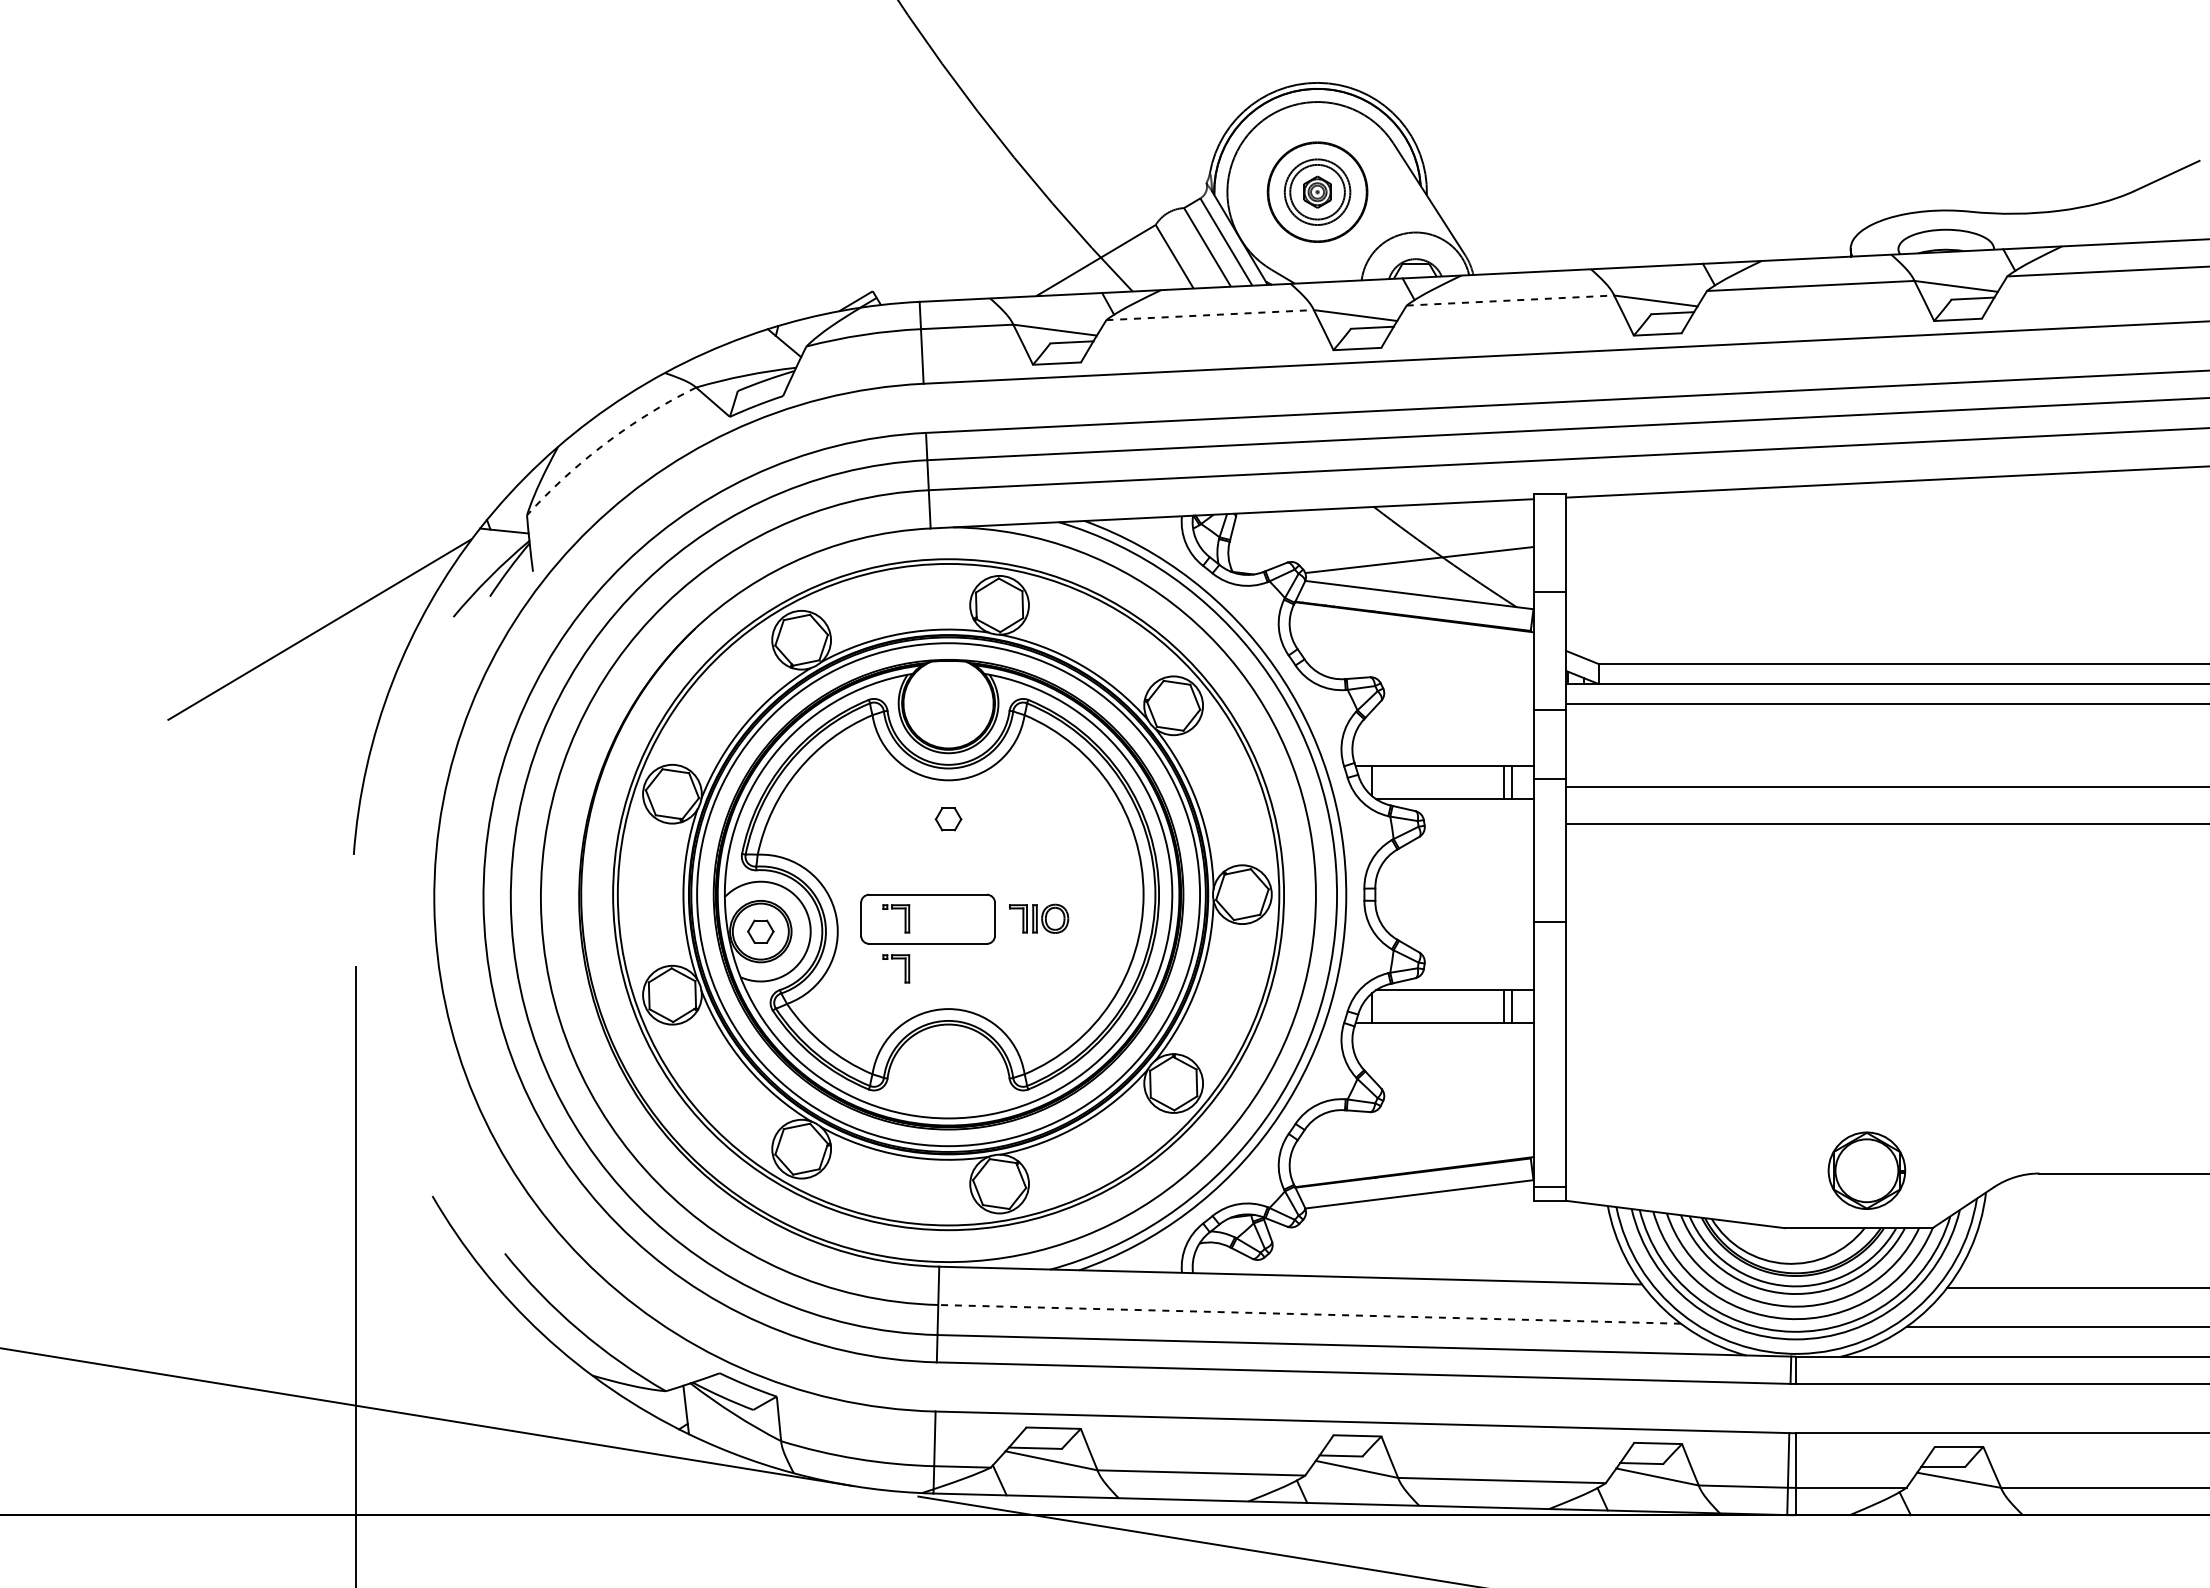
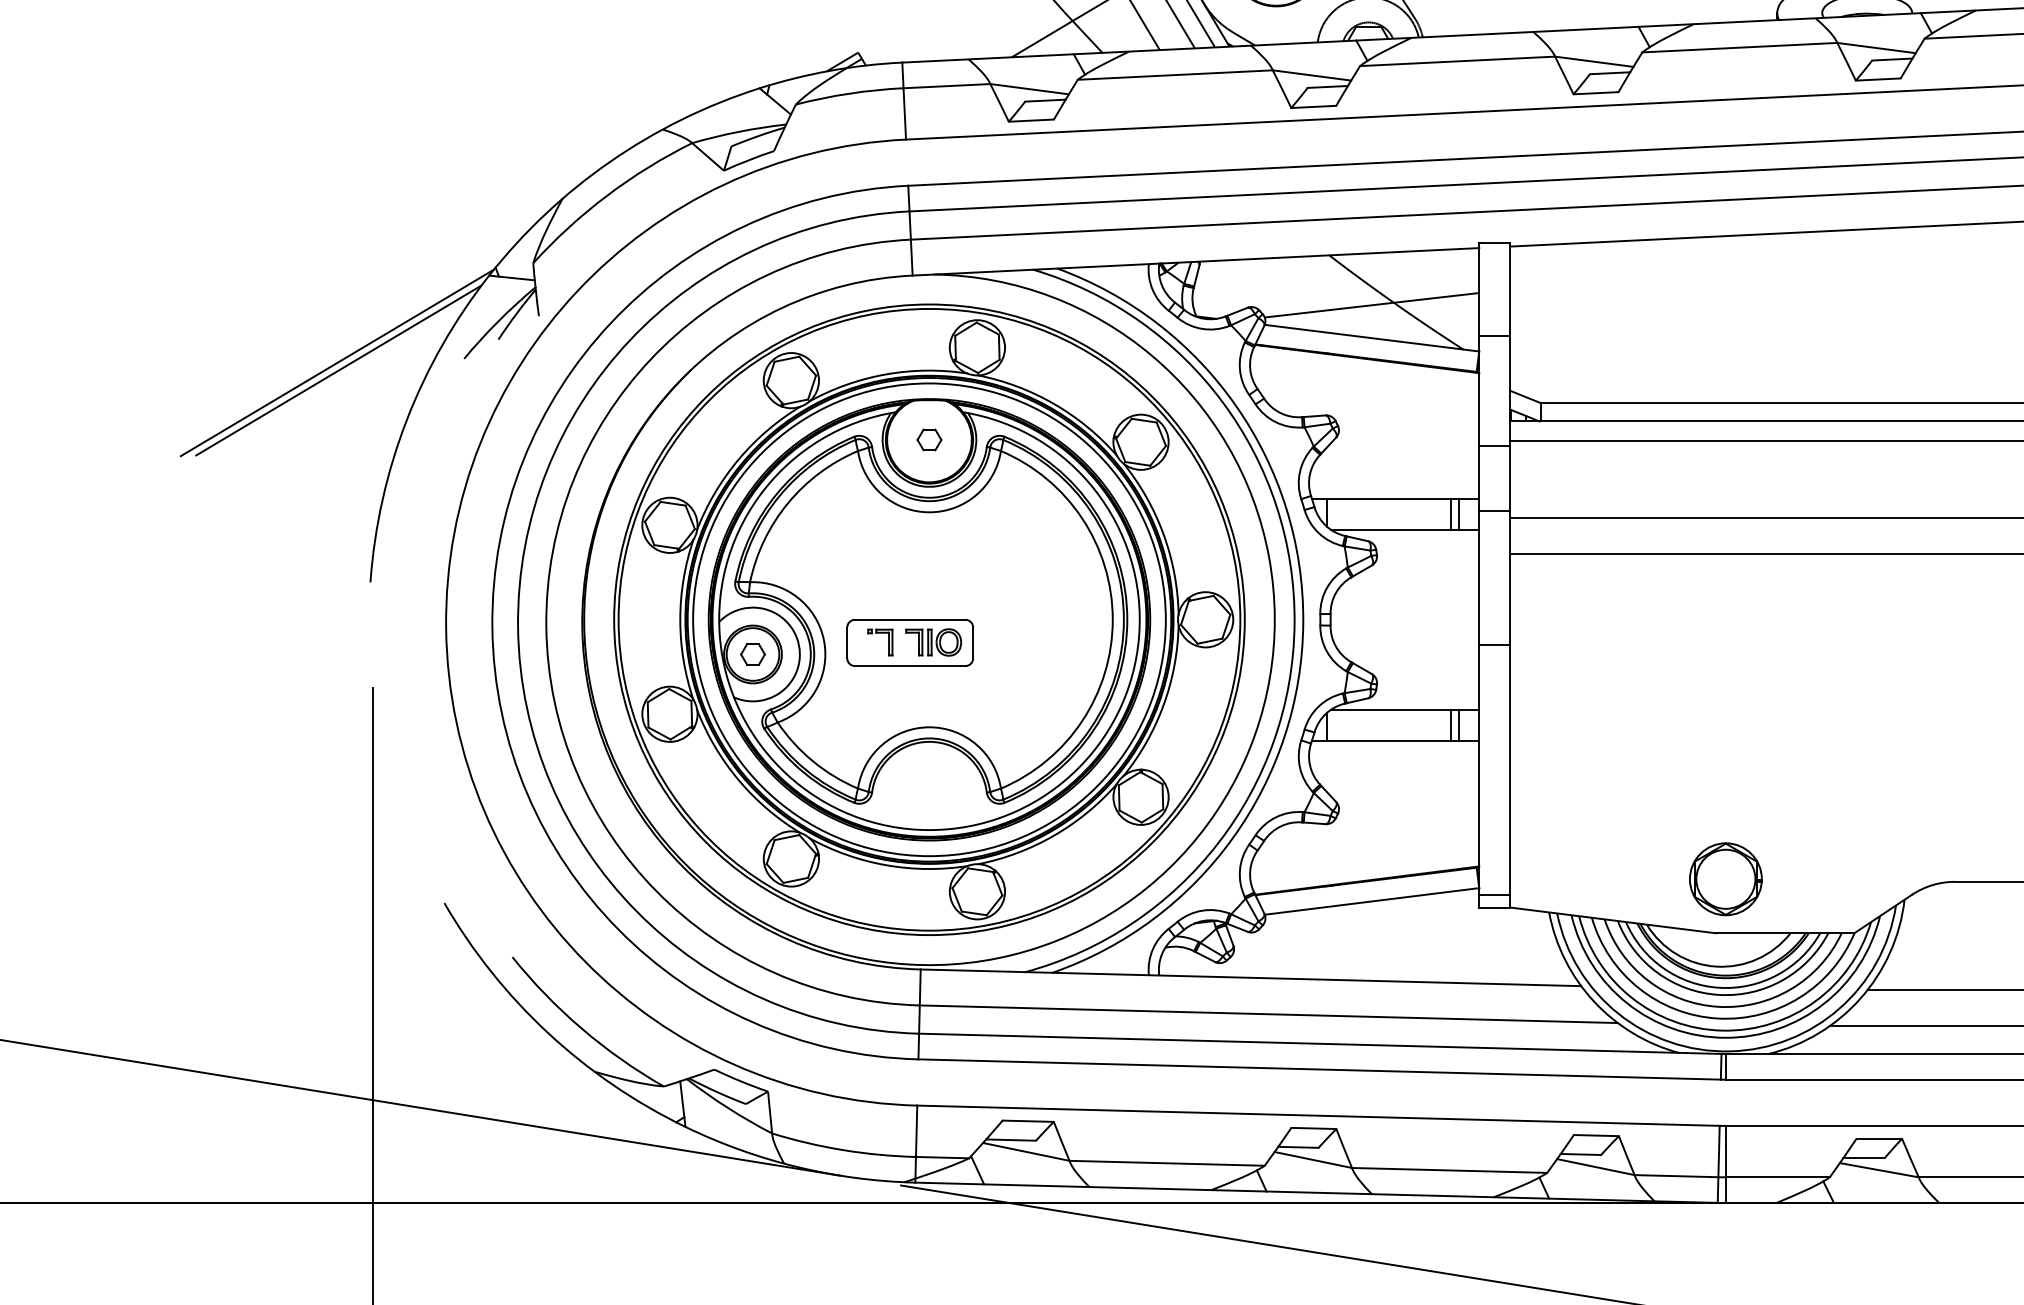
line: (1510, 300) -> (1457, 61), dashed -> solid
line: (1210, 315) -> (1175, 75), dashed -> solid
arc: (605, 443) -> (607, 195), dashed -> solid
line: (318, 621) -> (337, 363), added
part: (948, 819) -> (929, 440), moved
part: (1039, 918) -> (934, 642), moved
part: (904, 968) -> (888, 689), removed
part: (1866, 1170) -> (1725, 879), moved
line: (1309, 1314) -> (1268, 1014), dashed -> solid

